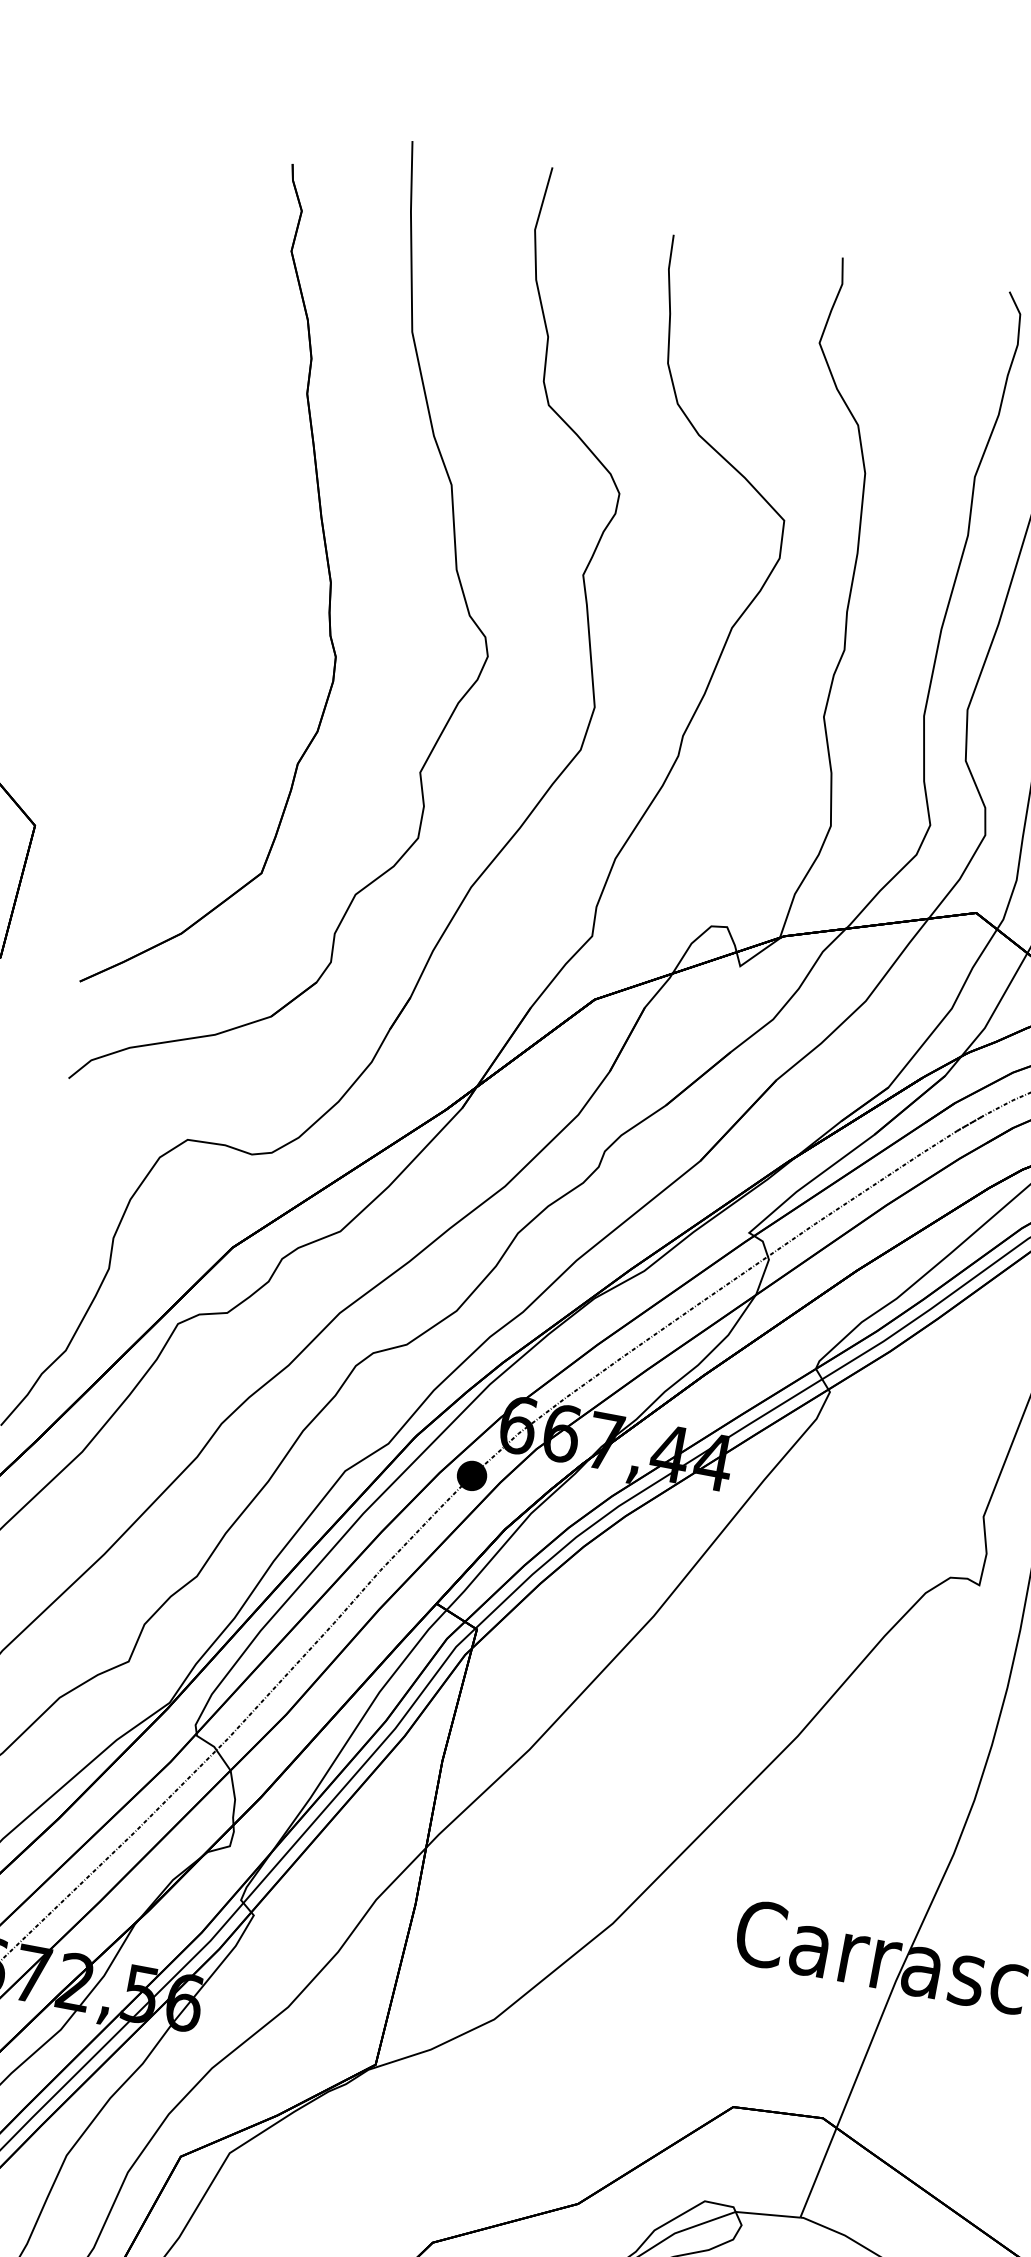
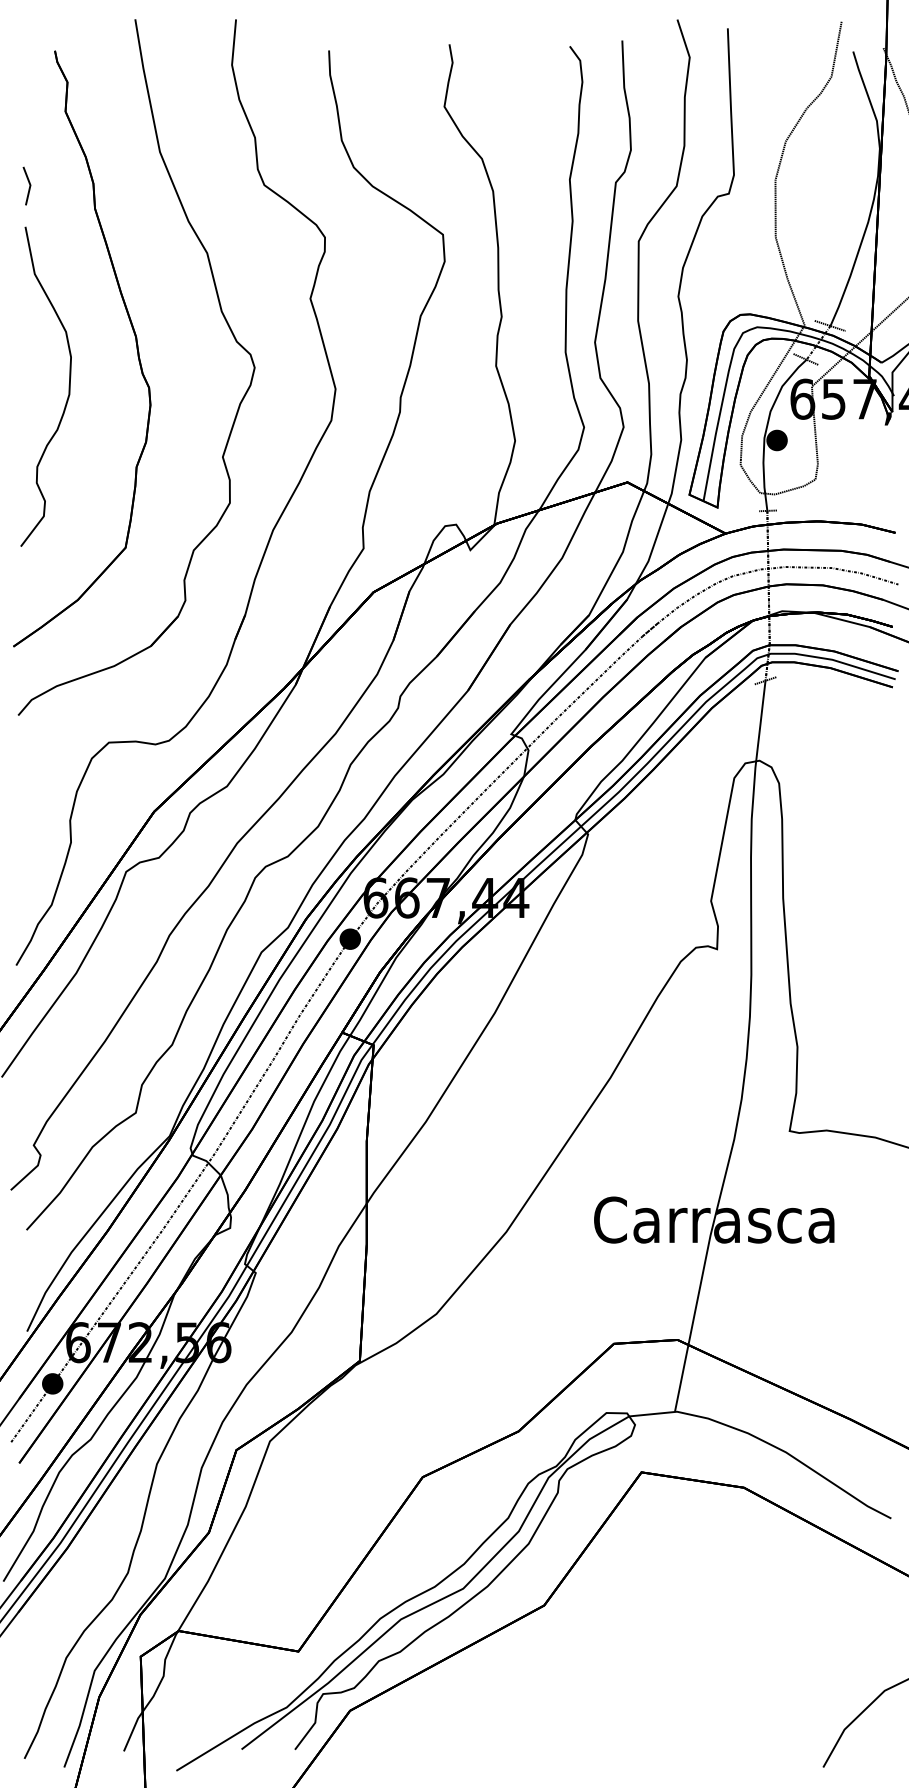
part: (233, 584) -> (68, 350), added

